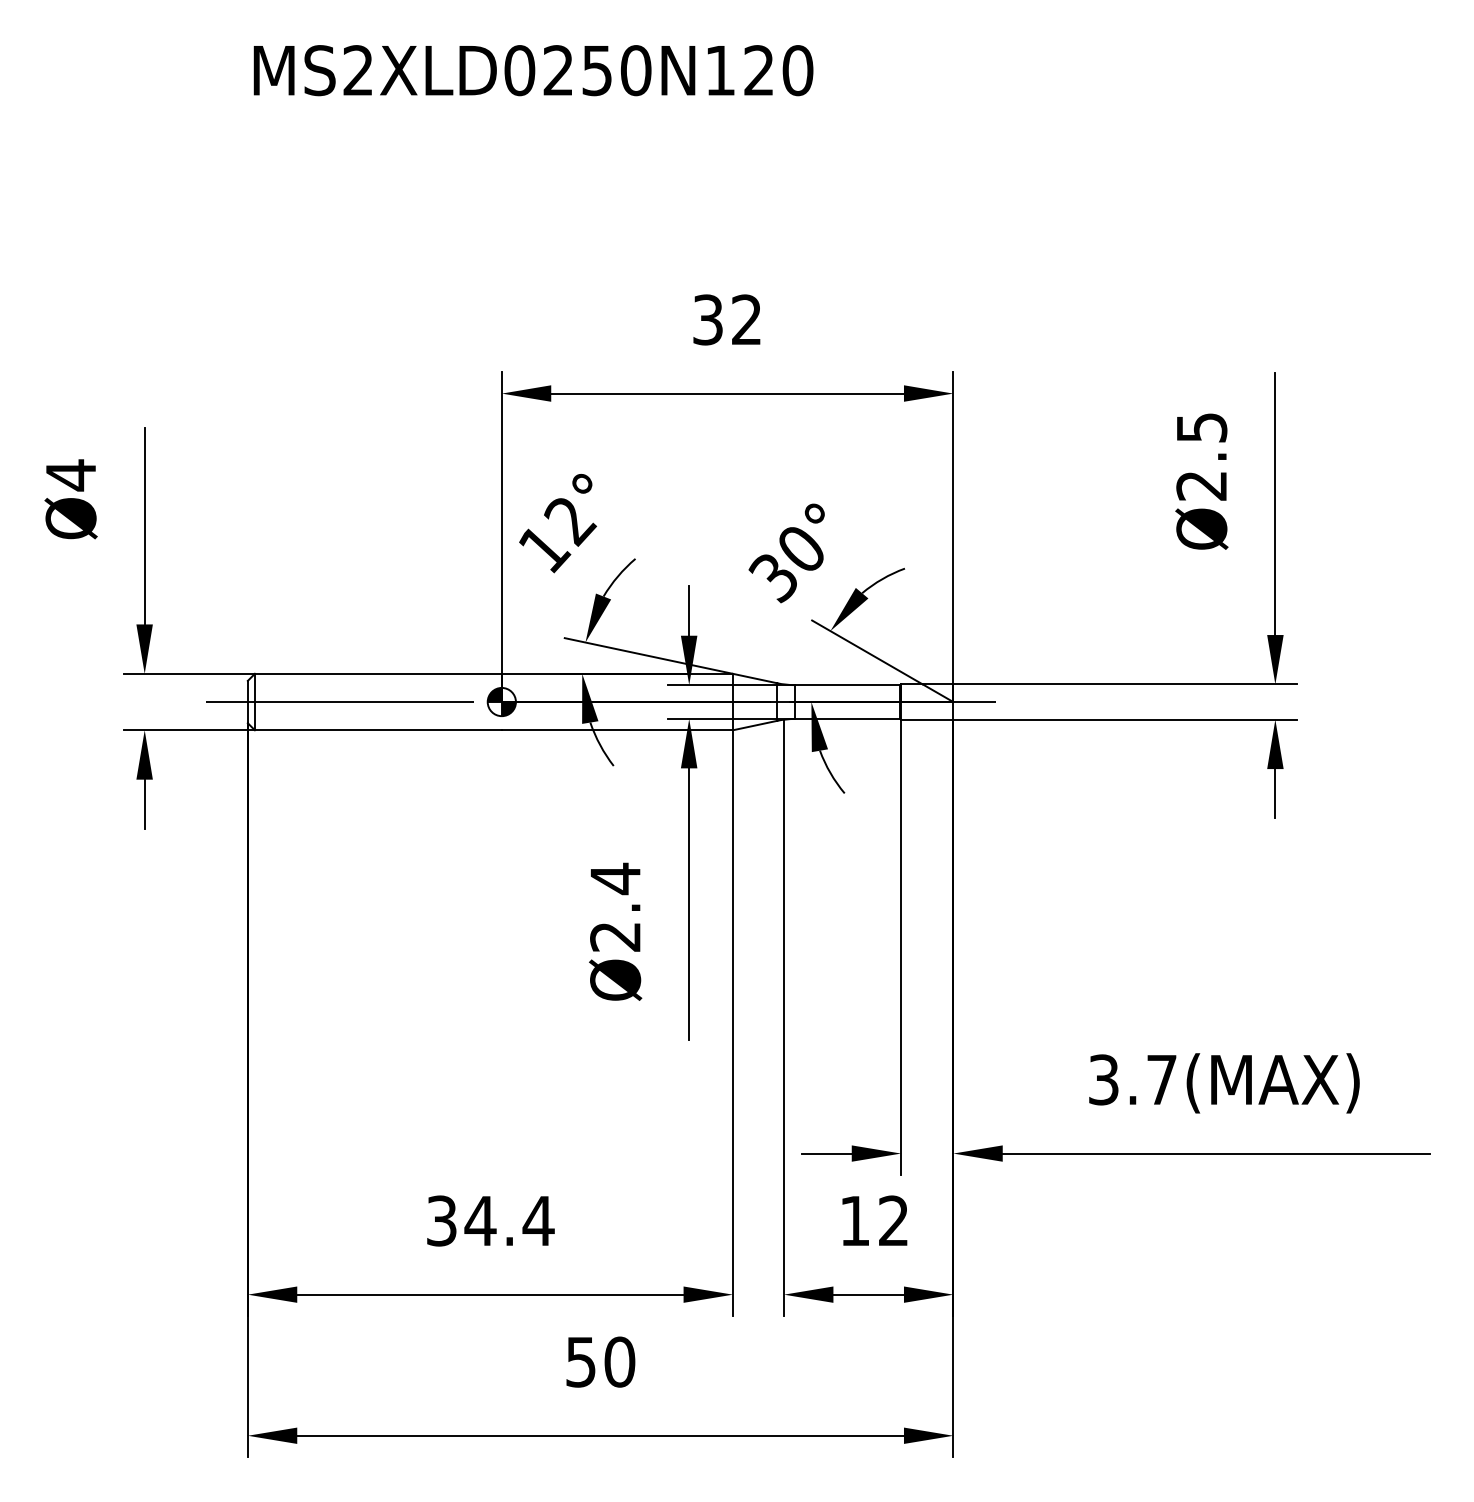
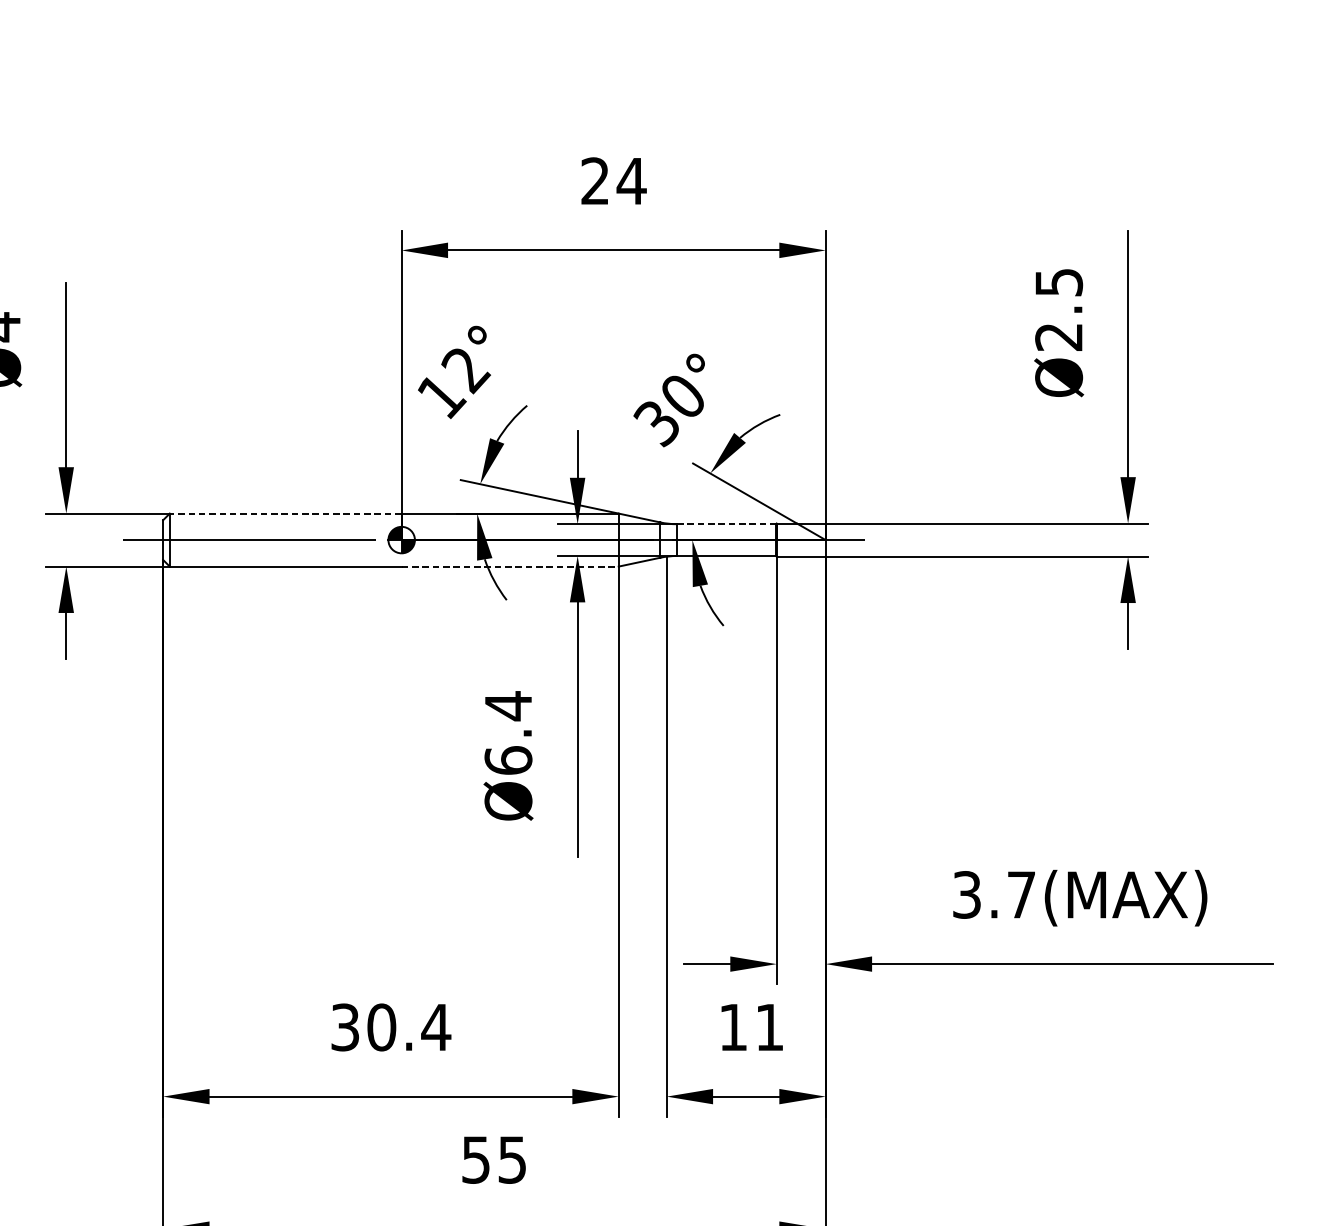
text: (727, 319) -> (613, 180), 32 -> 24
line: (377, 673) -> (284, 513), solid -> dashed
line: (847, 685) -> (726, 524), solid -> dashed
line: (617, 730) -> (510, 566), solid -> dashed
text: (615, 936) -> (508, 760), Ø2.4 -> Ø6.4
text: (480, 1220) -> (381, 1026), 34.4 -> 30.4
text: (893, 1220) -> (769, 1026), 12 -> 11
text: (619, 1361) -> (512, 1159), 50 -> 55

